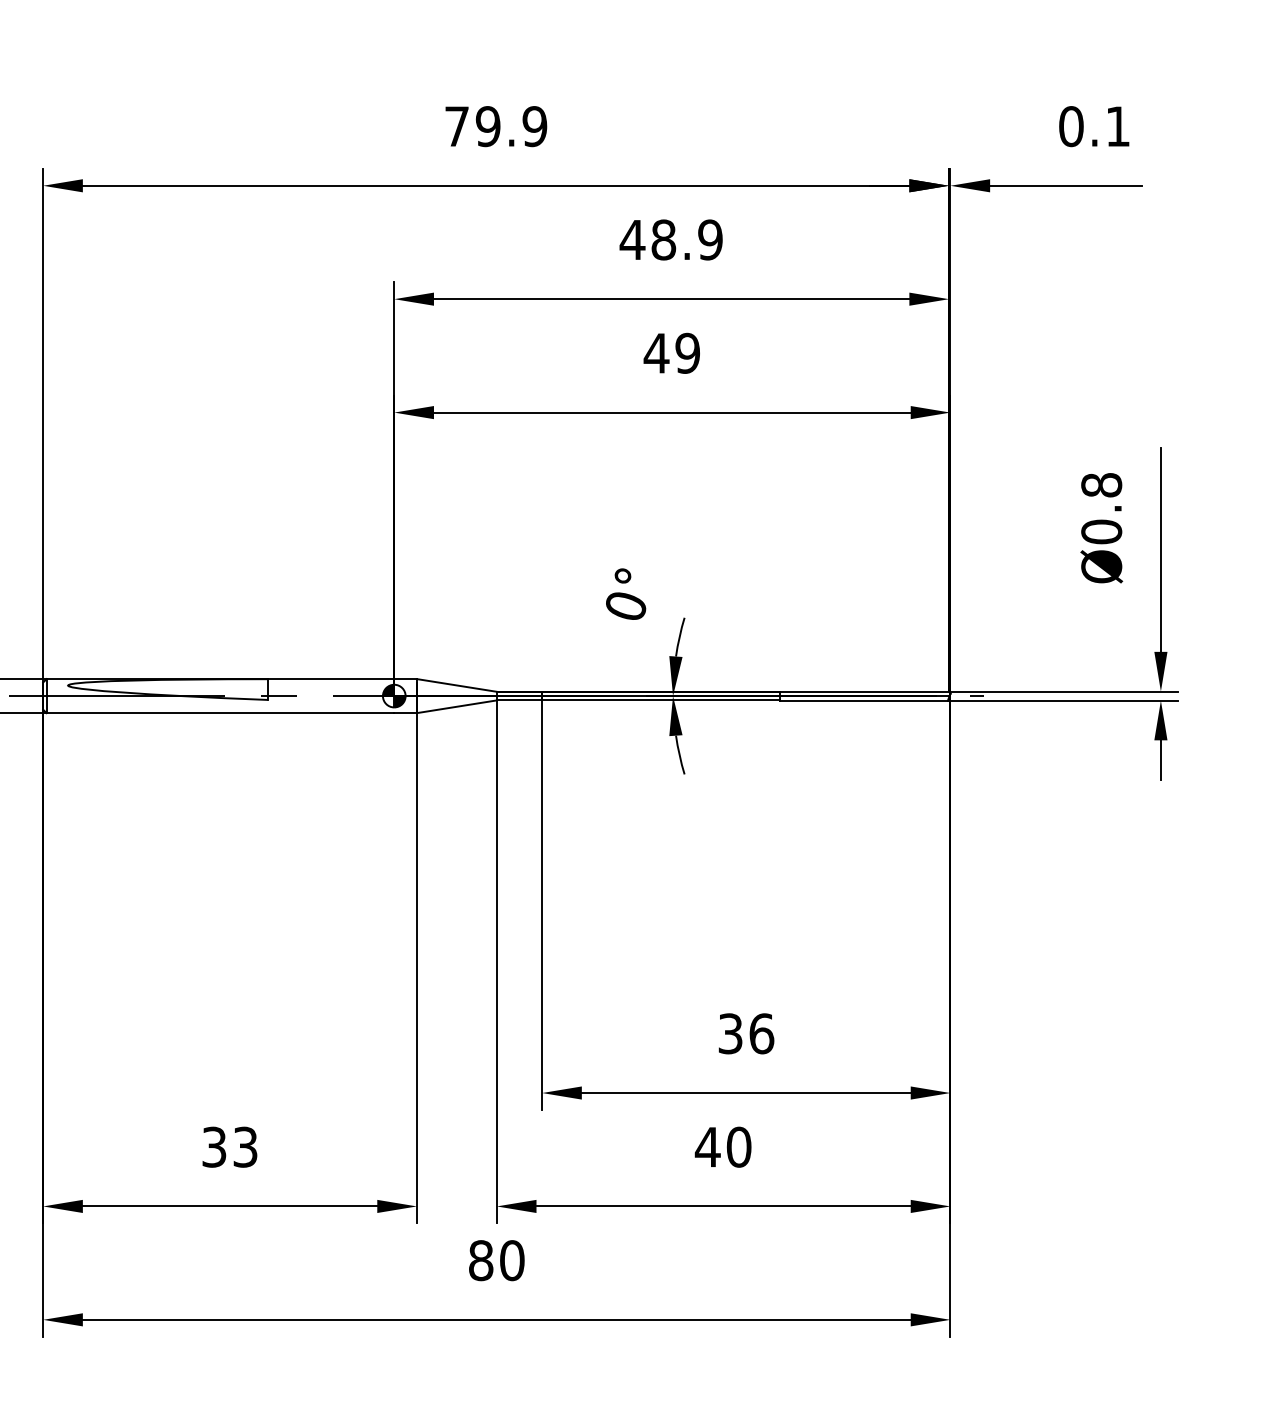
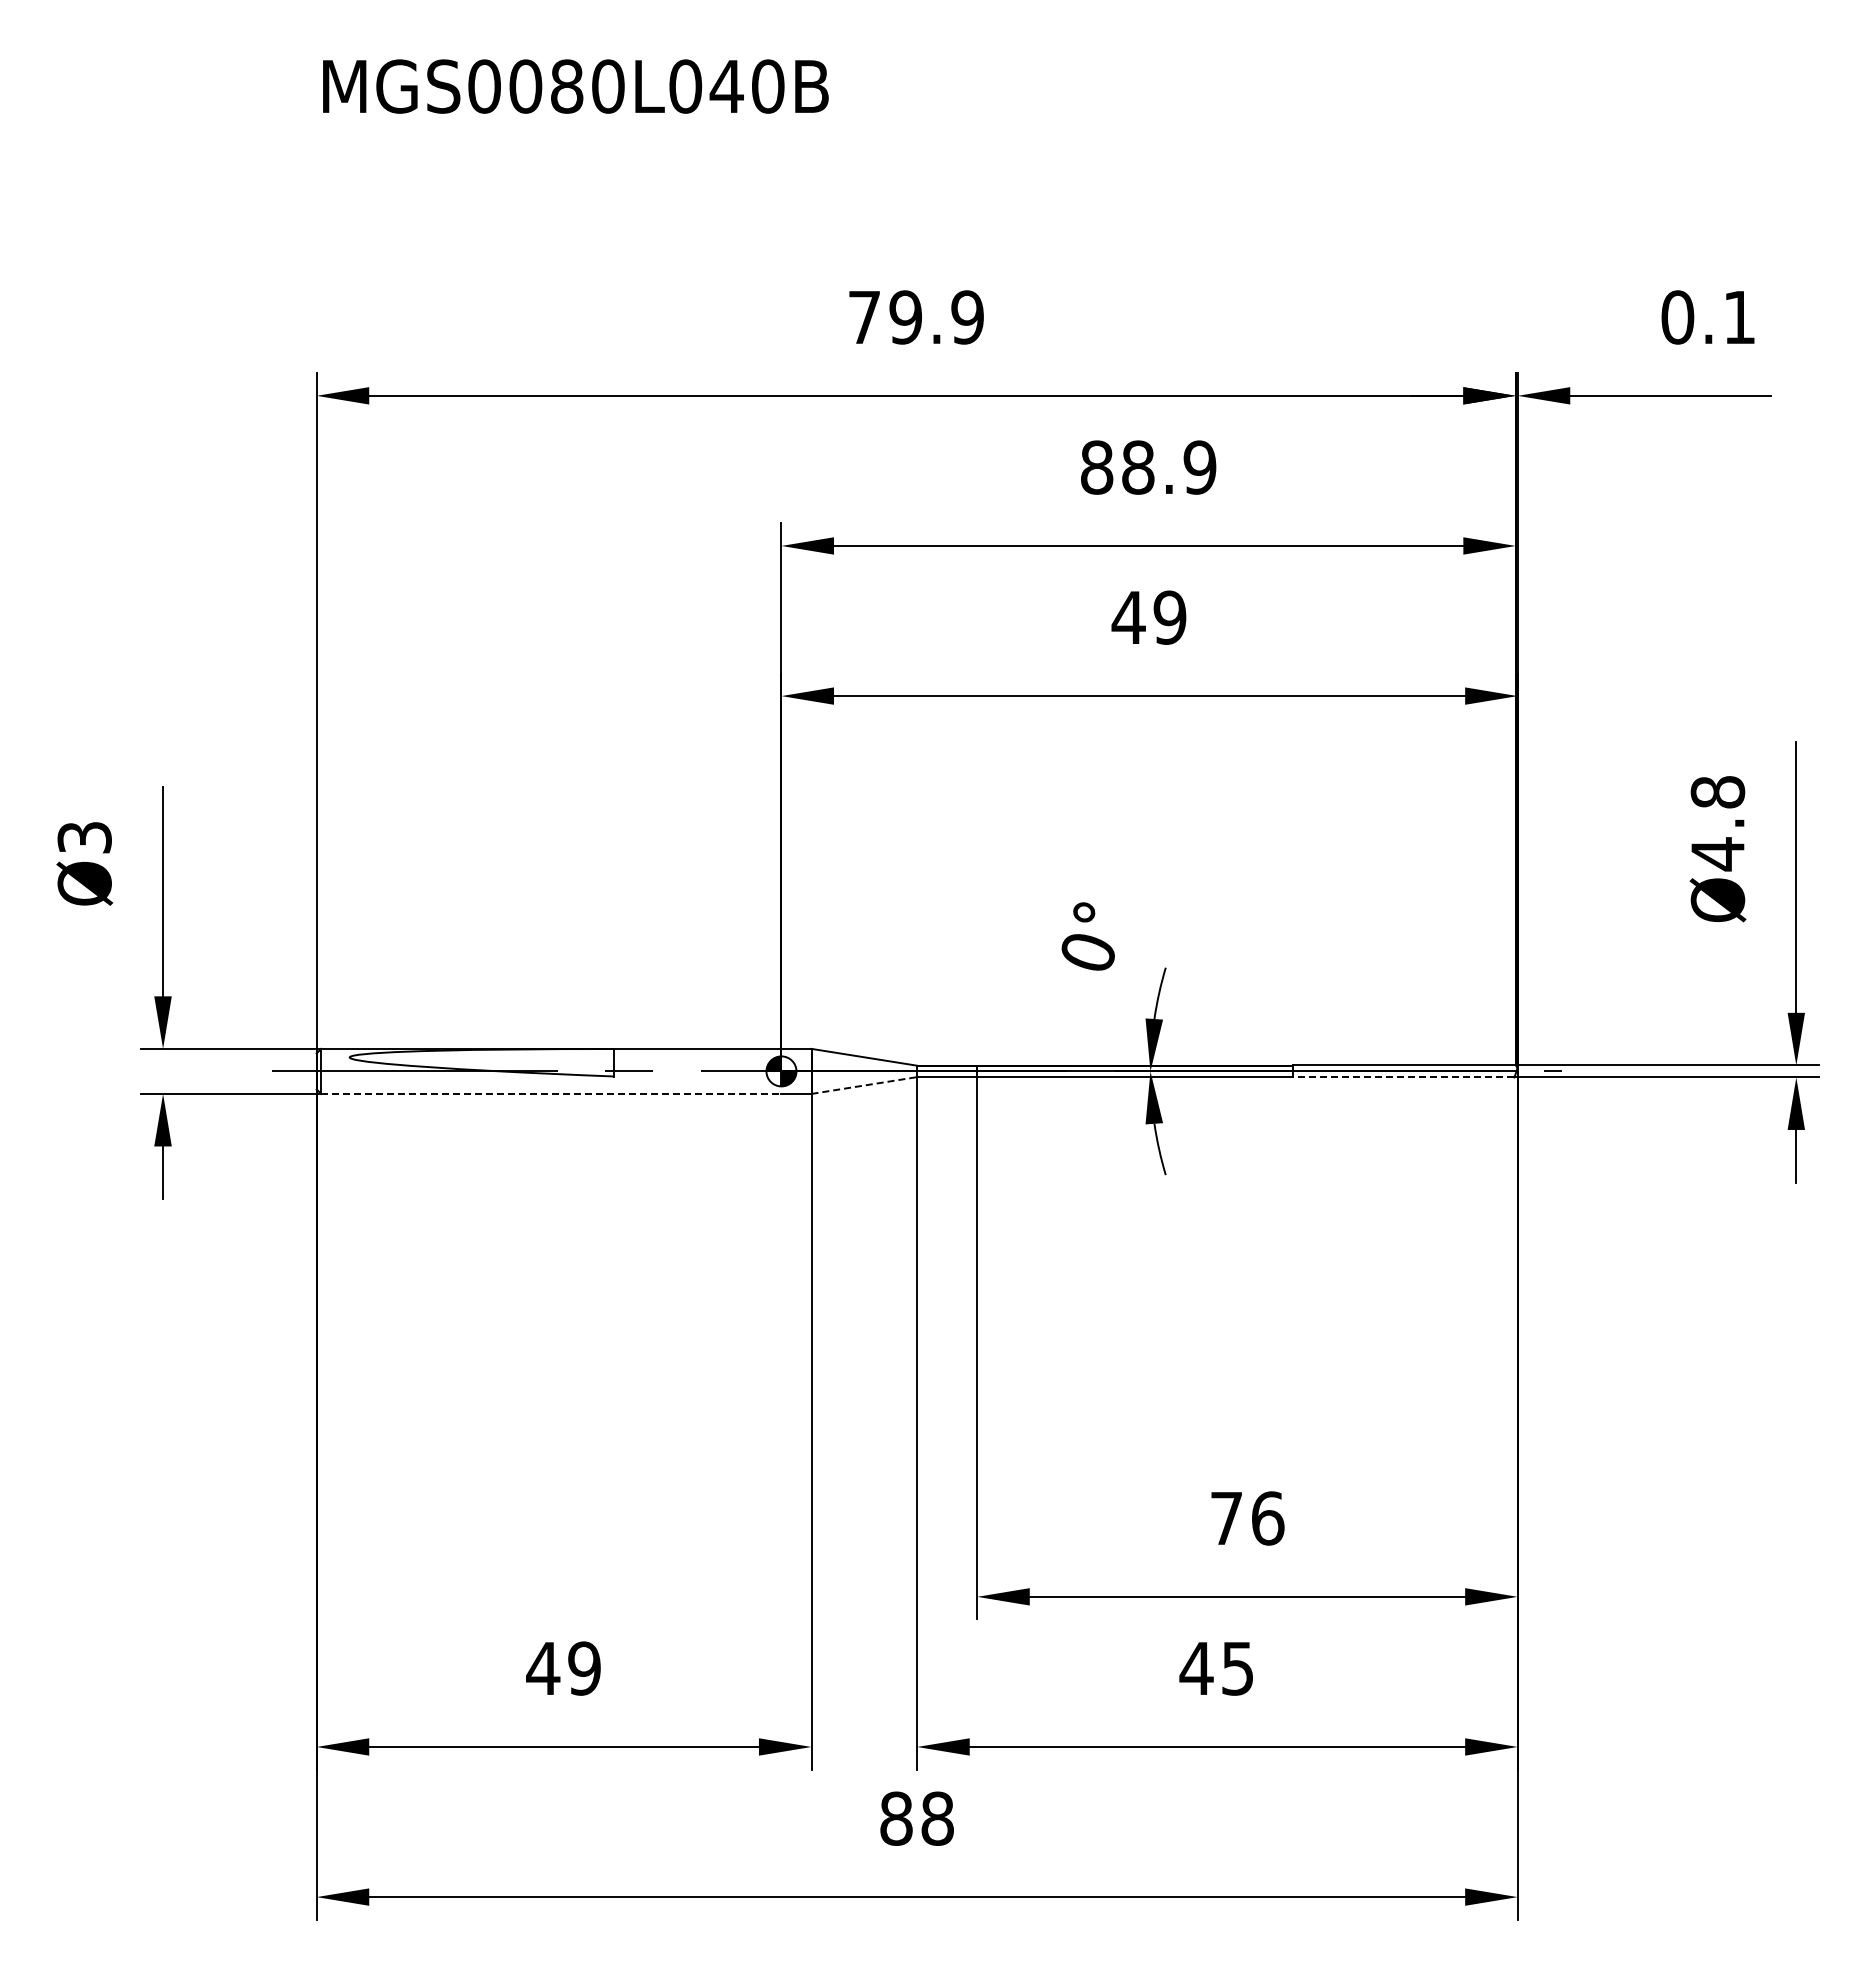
text: (632, 239) -> (1096, 467), 48.9 -> 88.9
text: (1101, 532) -> (1717, 854), Ø0.8 -> Ø4.8
line: (864, 700) -> (1403, 1077), solid -> dashed
line: (457, 706) -> (864, 1085), solid -> dashed
line: (220, 712) -> (551, 1093), solid -> dashed
text: (730, 1033) -> (1226, 1518), 36 -> 76
text: (229, 1147) -> (563, 1668), 33 -> 49
text: (738, 1147) -> (1237, 1668), 40 -> 45
text: (512, 1260) -> (937, 1818), 80 -> 88

